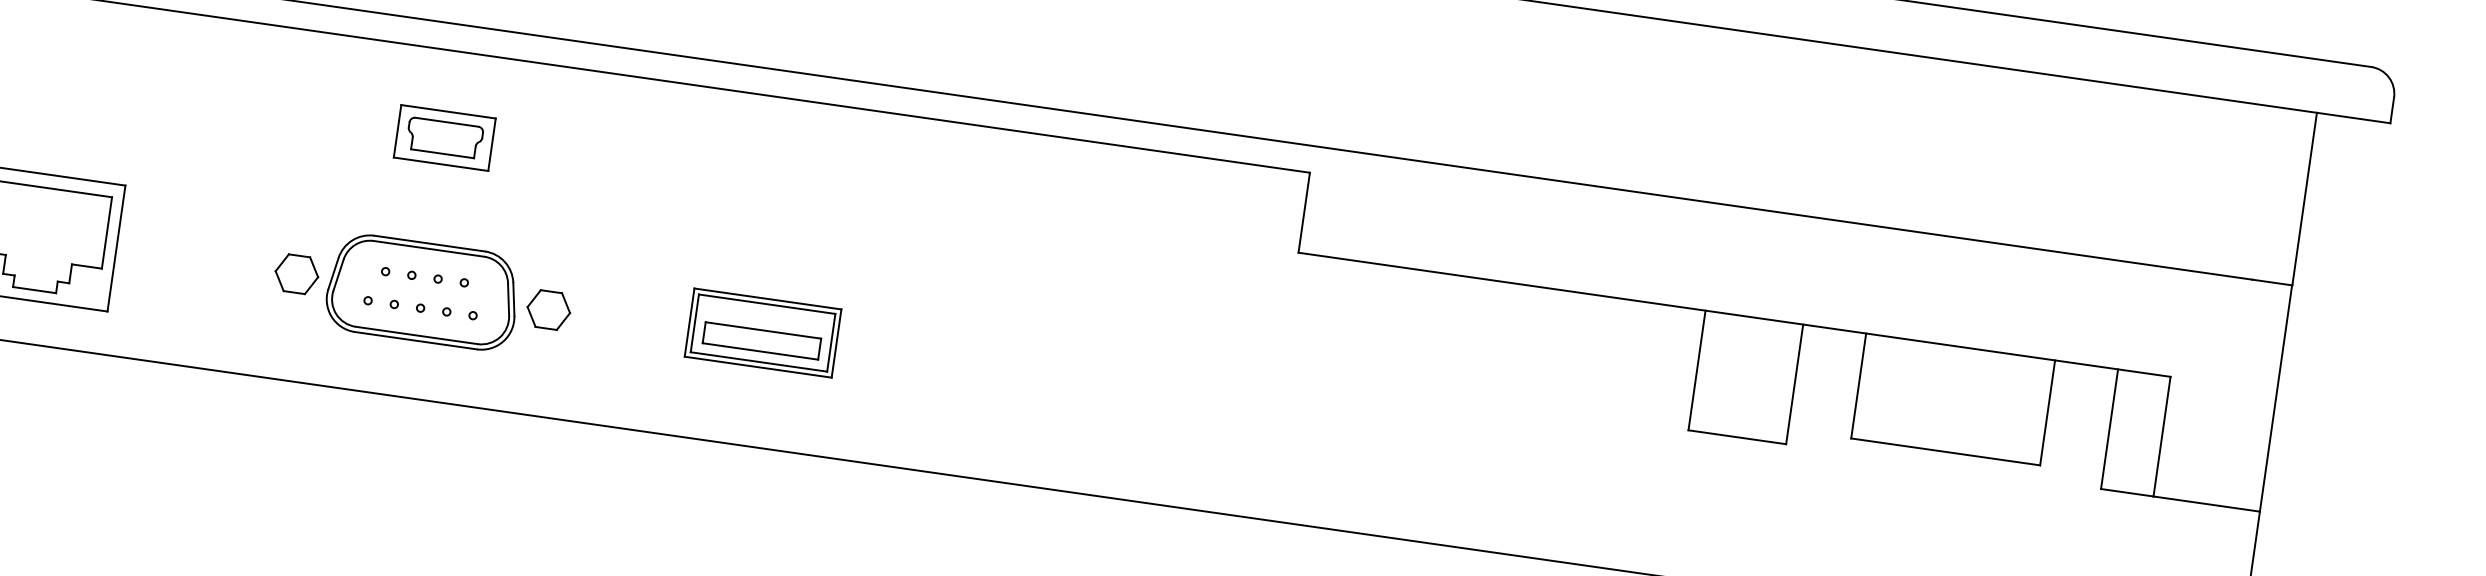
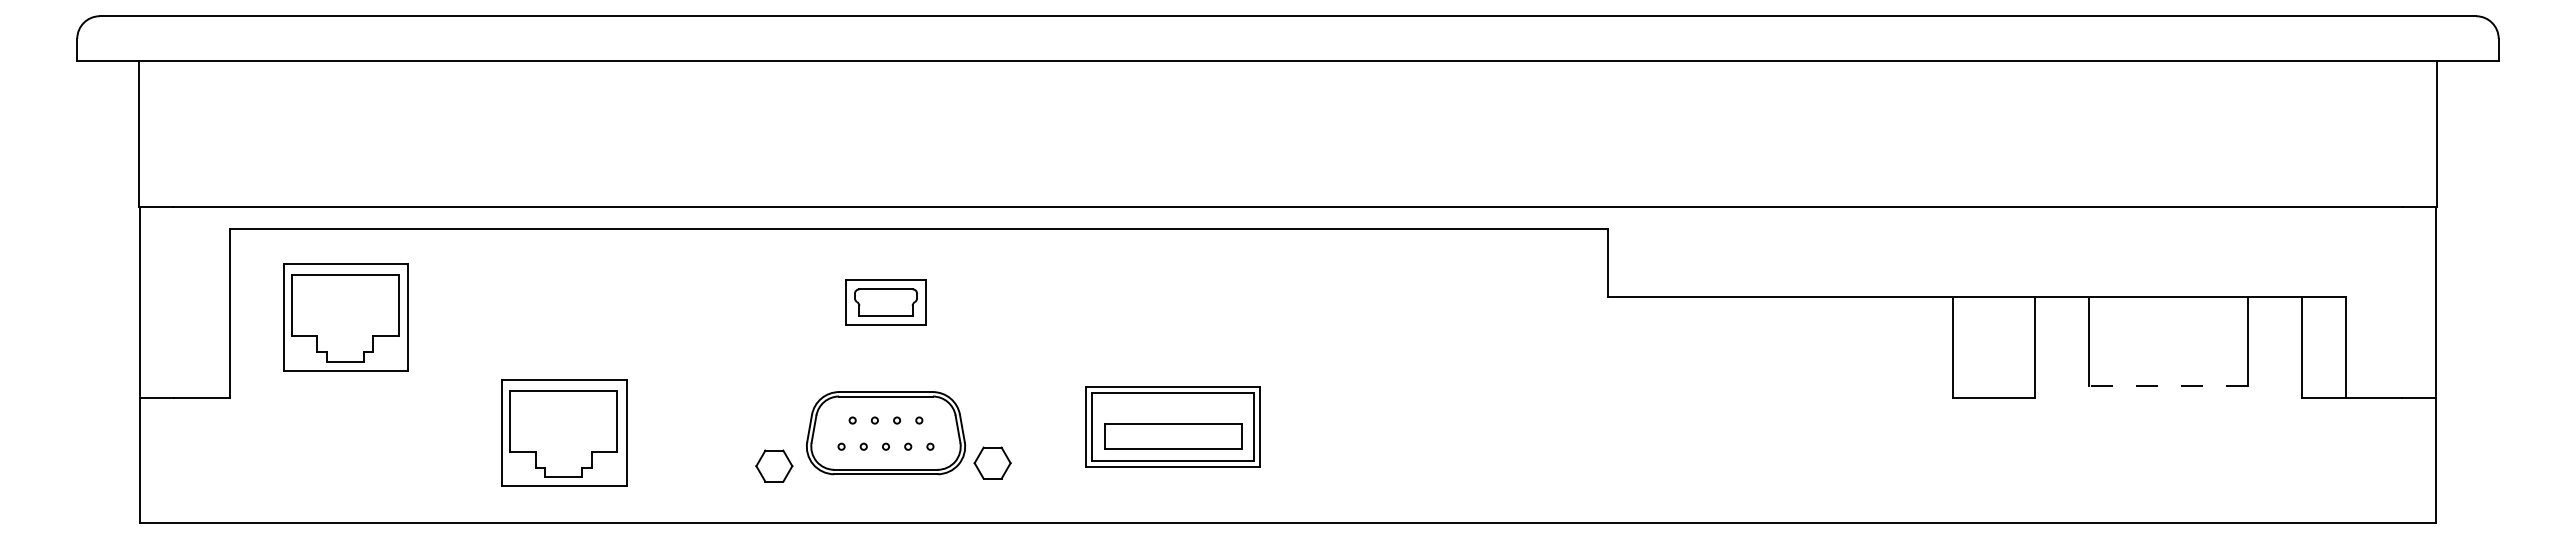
part: (297, 273) -> (774, 465), moved
part: (548, 309) -> (992, 462), moved
part: (762, 332) -> (1172, 426), size x1.4
line: (1945, 451) -> (2168, 385), solid -> dashed

